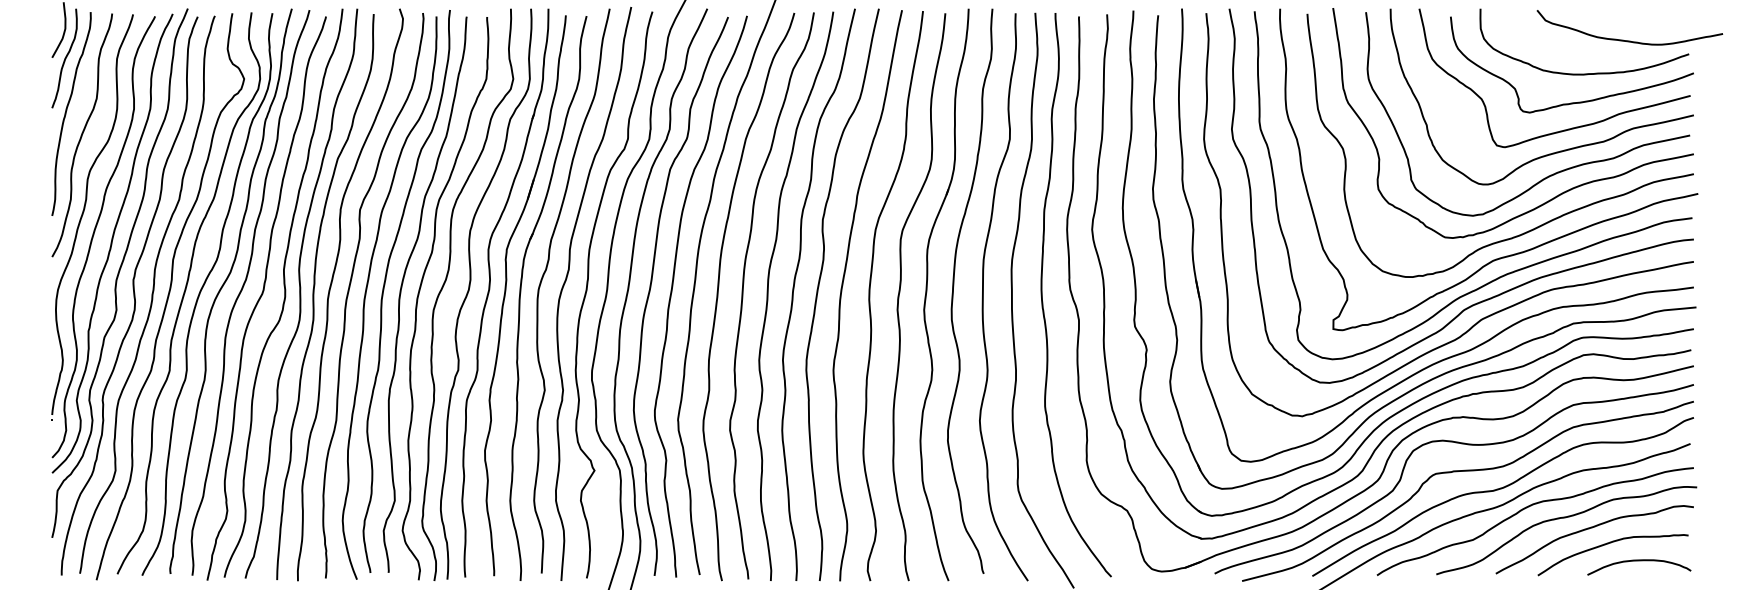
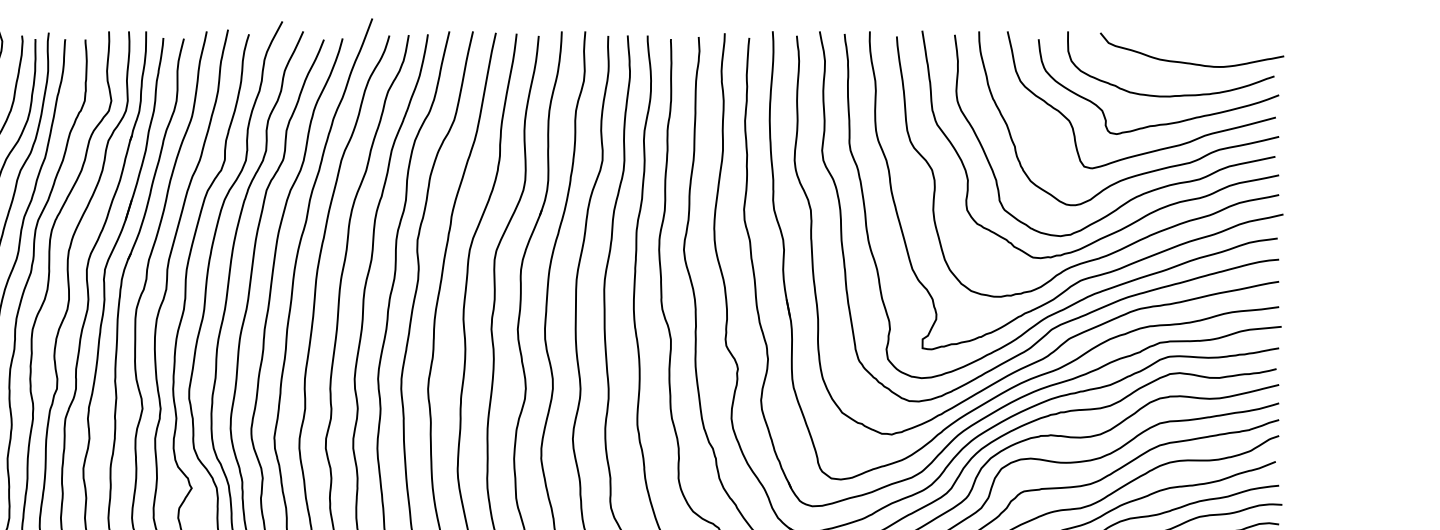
curve: (1629, 40) -> (1191, 62), moved

